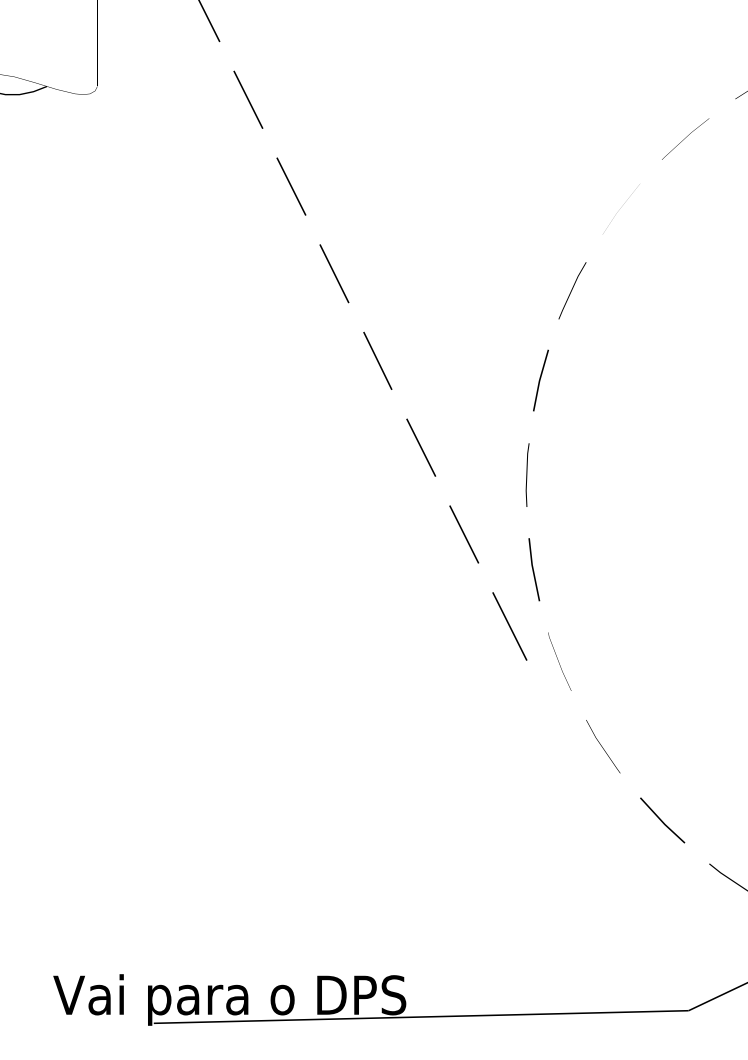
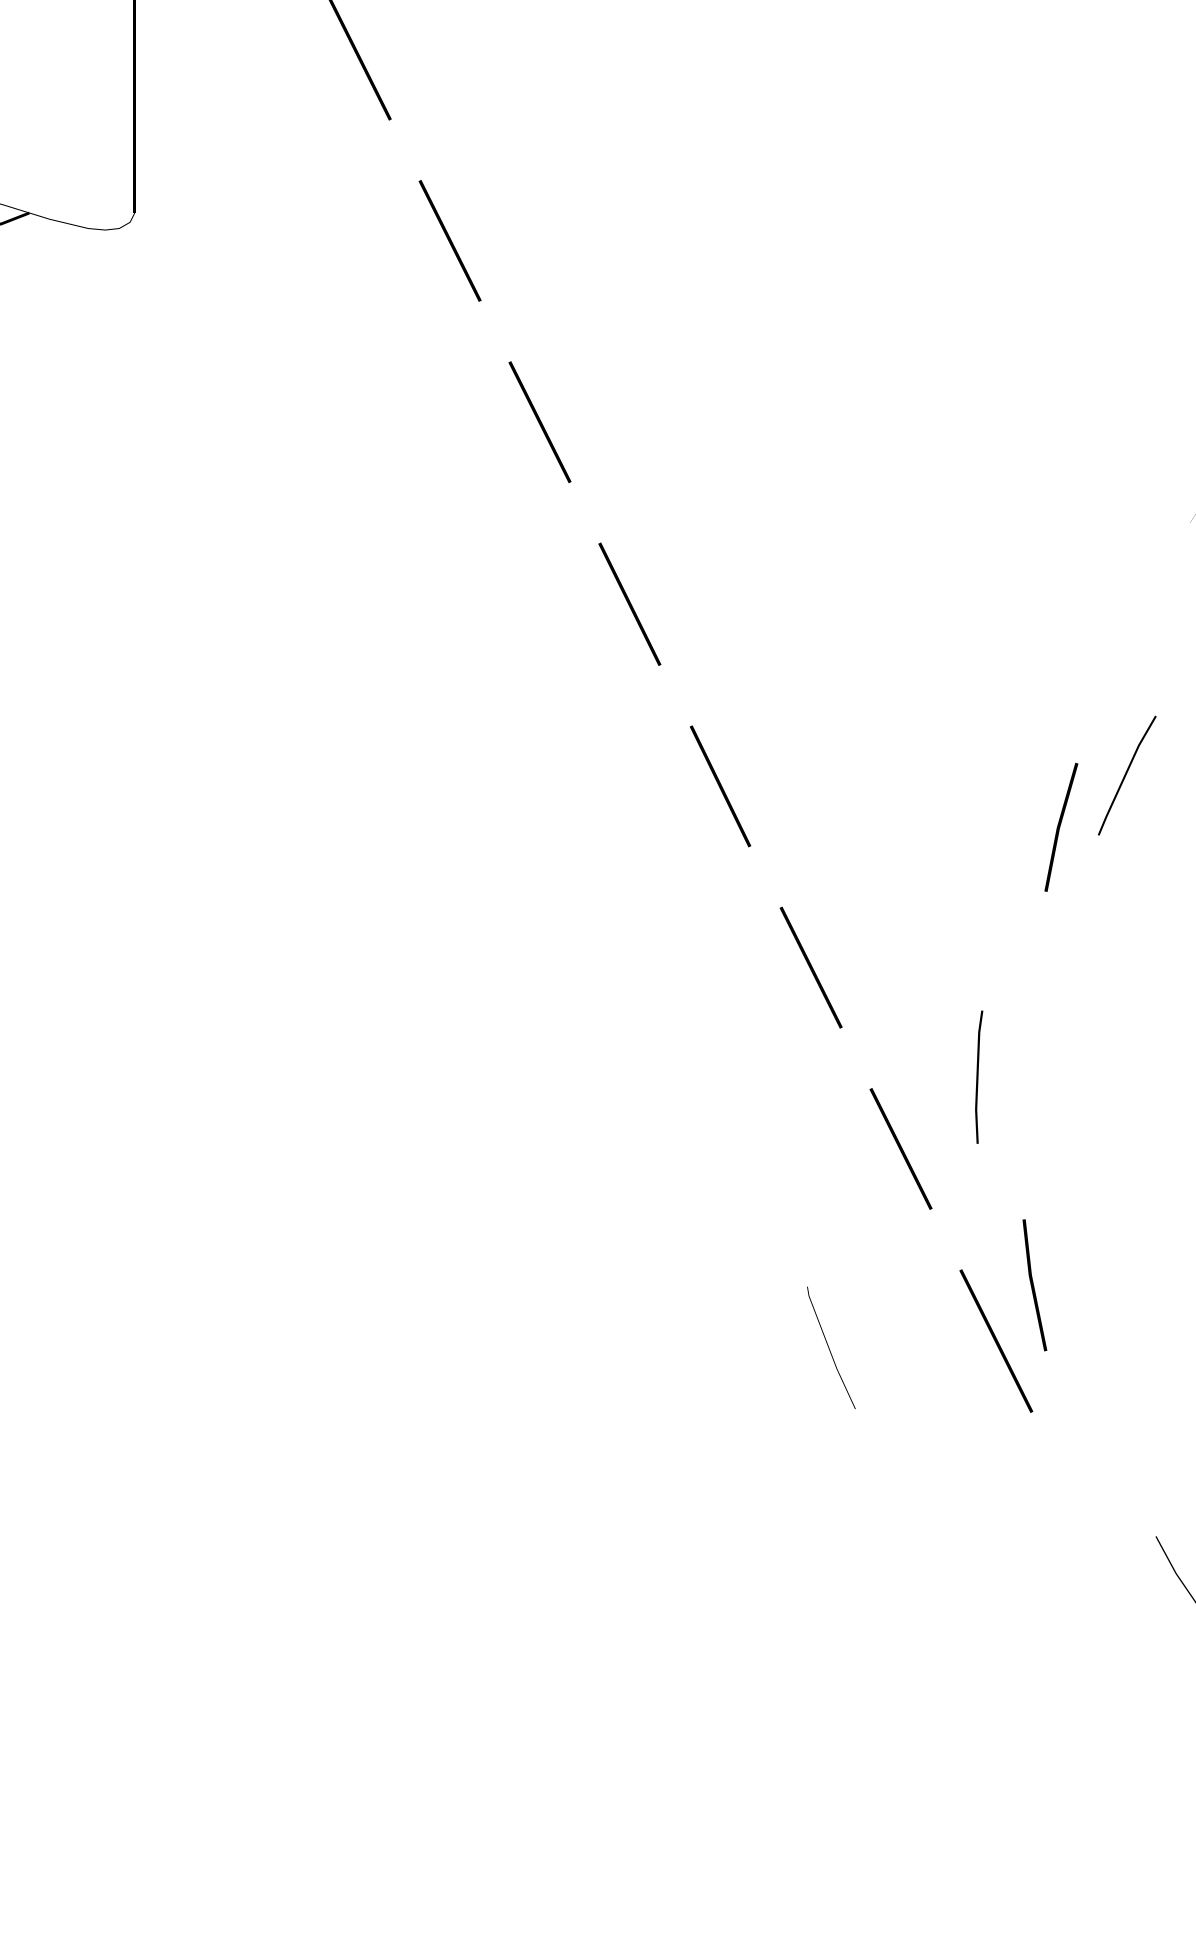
line: (572, 290) -> (1127, 775), moved
line: (527, 474) -> (978, 1075), moved
line: (533, 569) -> (1033, 1284), moved
line: (558, 661) -> (828, 1347), moved

